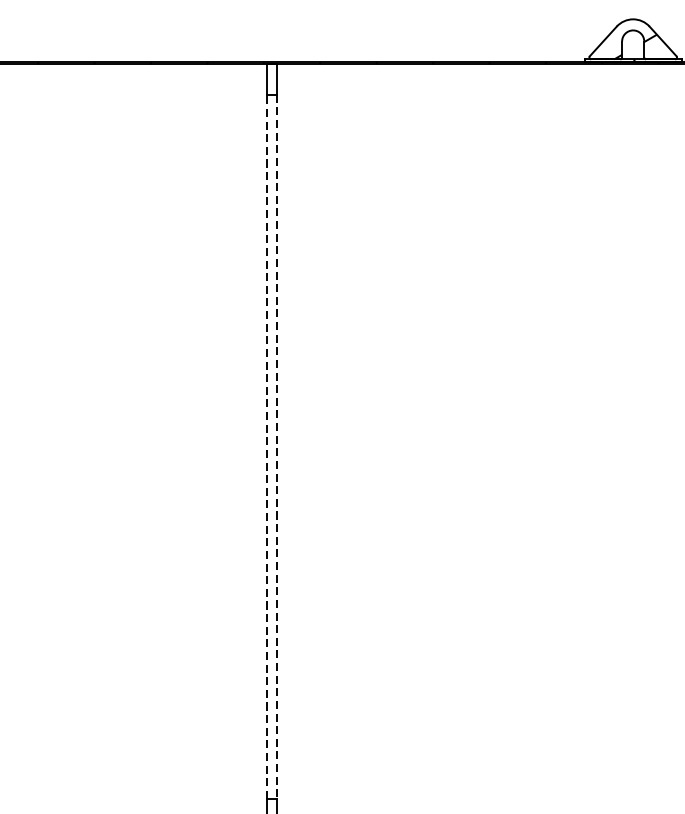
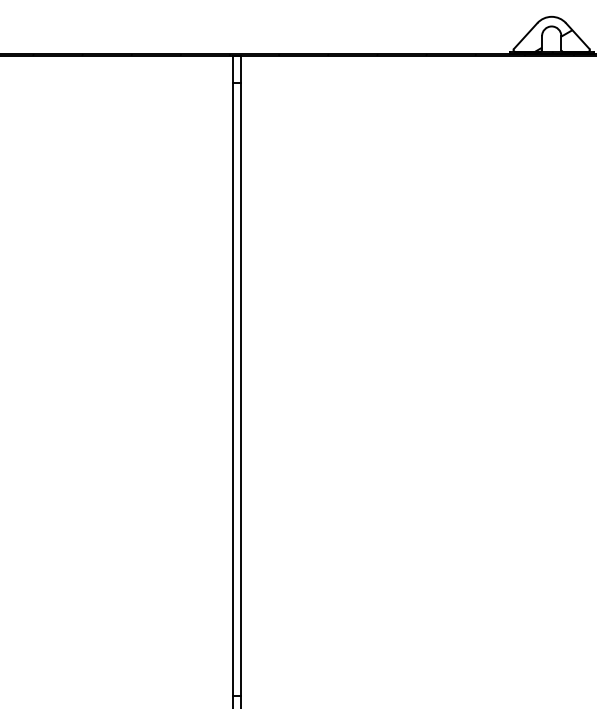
line: (266, 447) -> (232, 389), dashed -> solid
line: (277, 447) -> (241, 389), dashed -> solid

